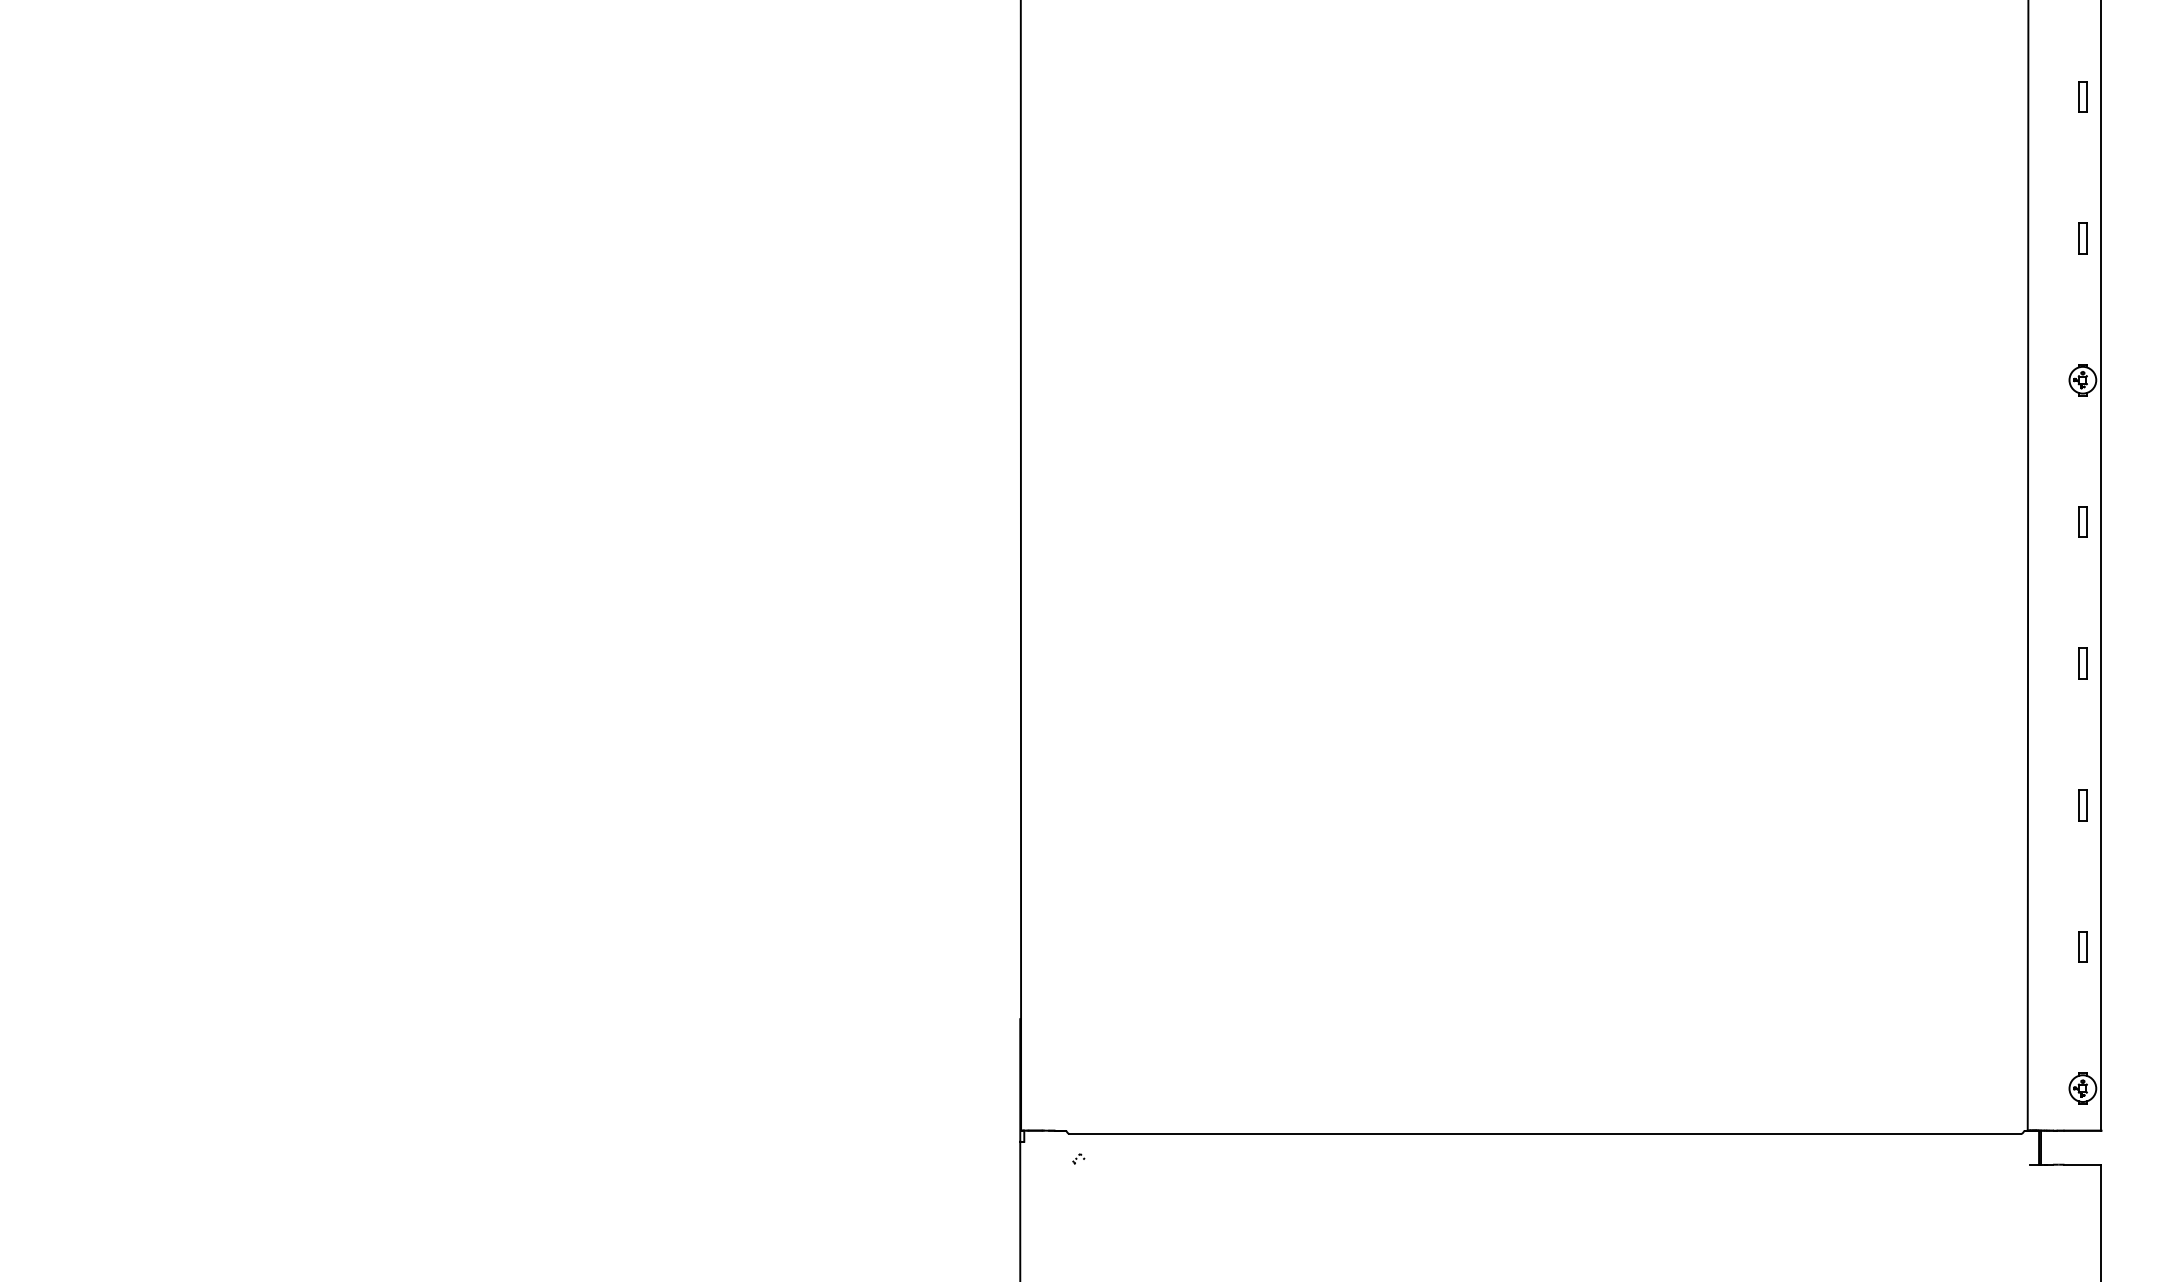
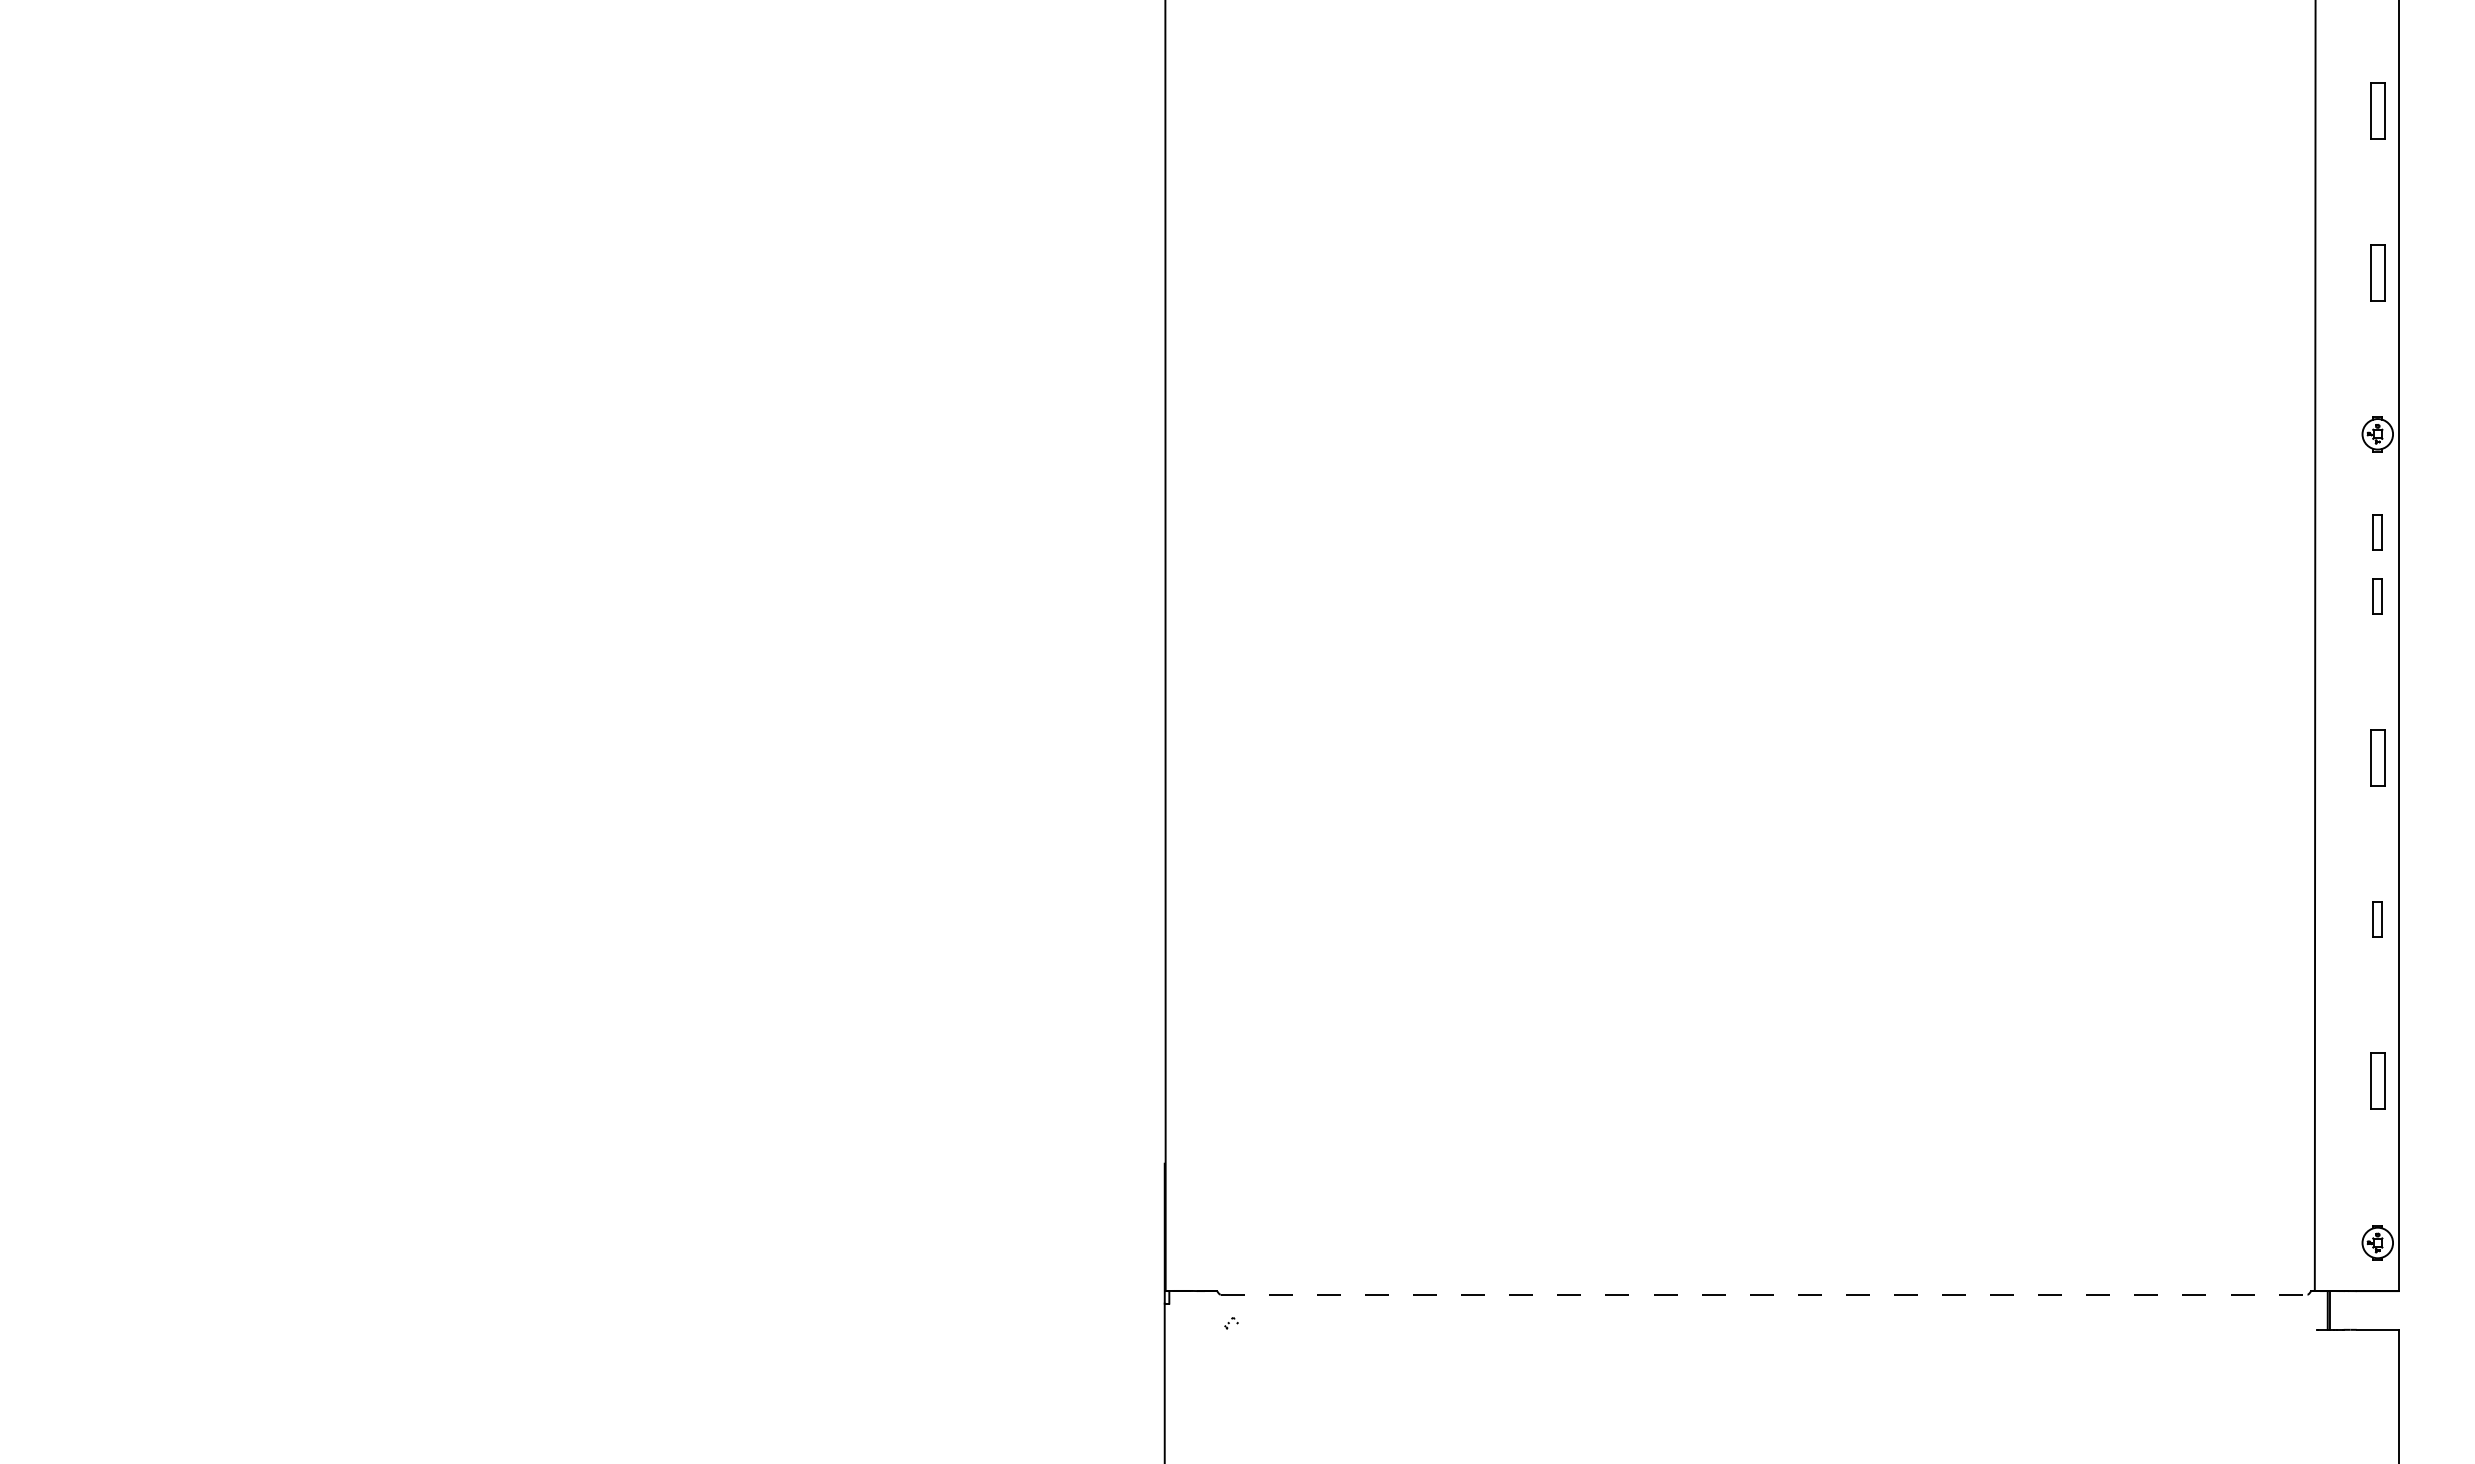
part: (2082, 96) -> (2377, 110), size x1.6
part: (2082, 238) -> (2377, 272), size x1.6
part: (2082, 466) -> (2377, 532), added
part: (2082, 663) -> (2377, 757), size x1.6
part: (2082, 947) -> (2377, 1081), size x1.6
line: (1545, 1133) -> (1764, 1294), solid -> dashed

